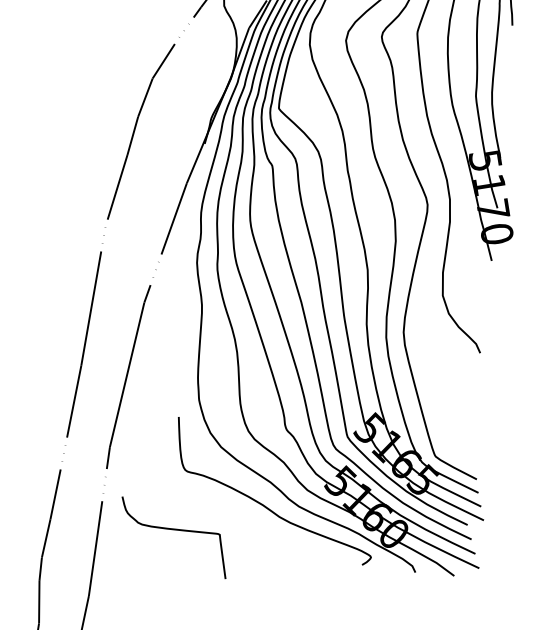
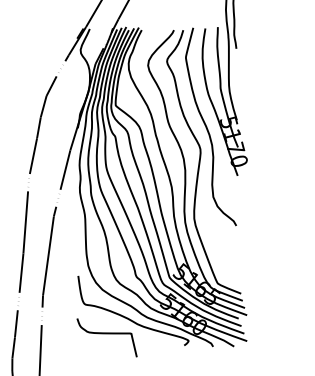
curve: (173, 531) -> (106, 334), moved

